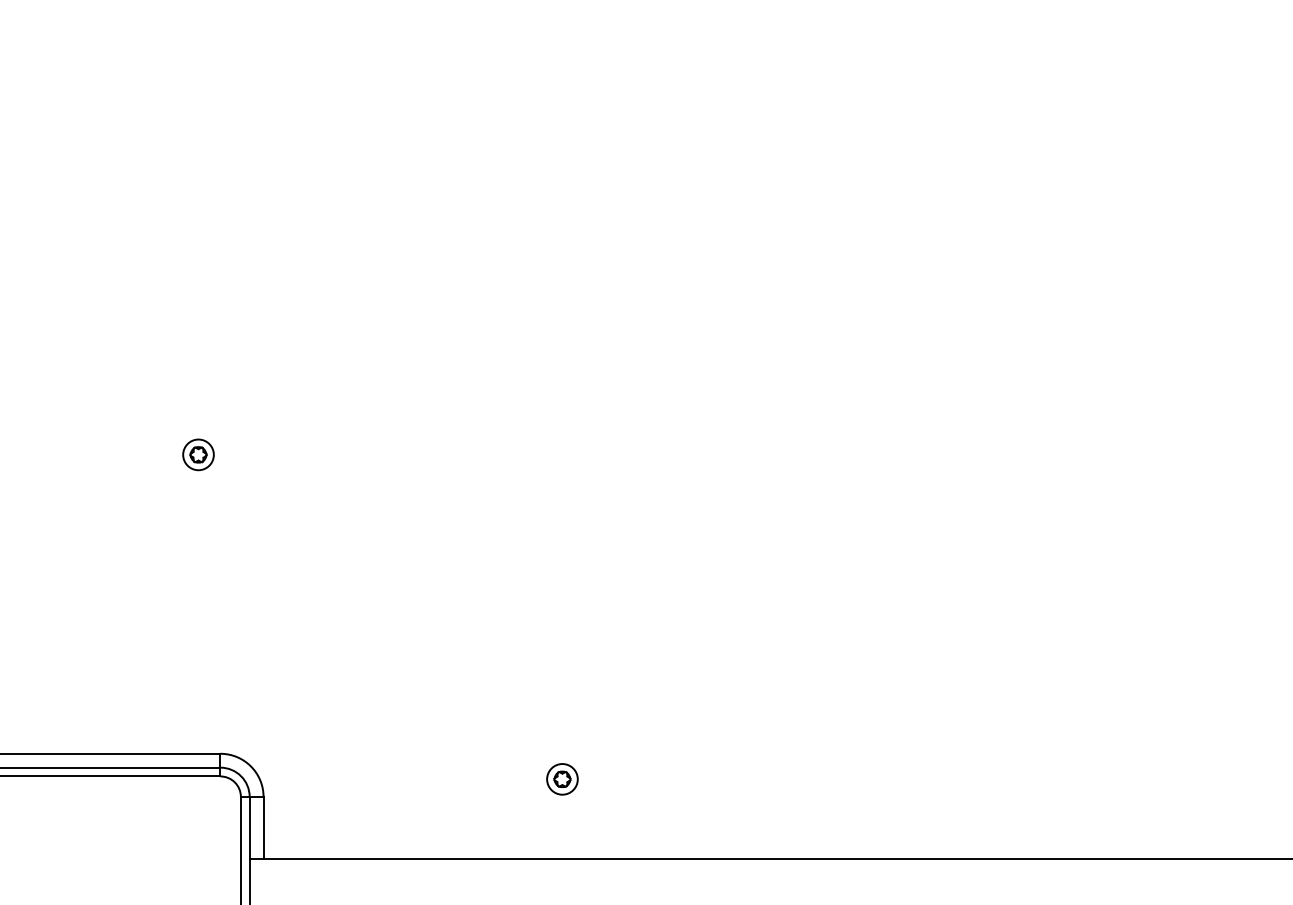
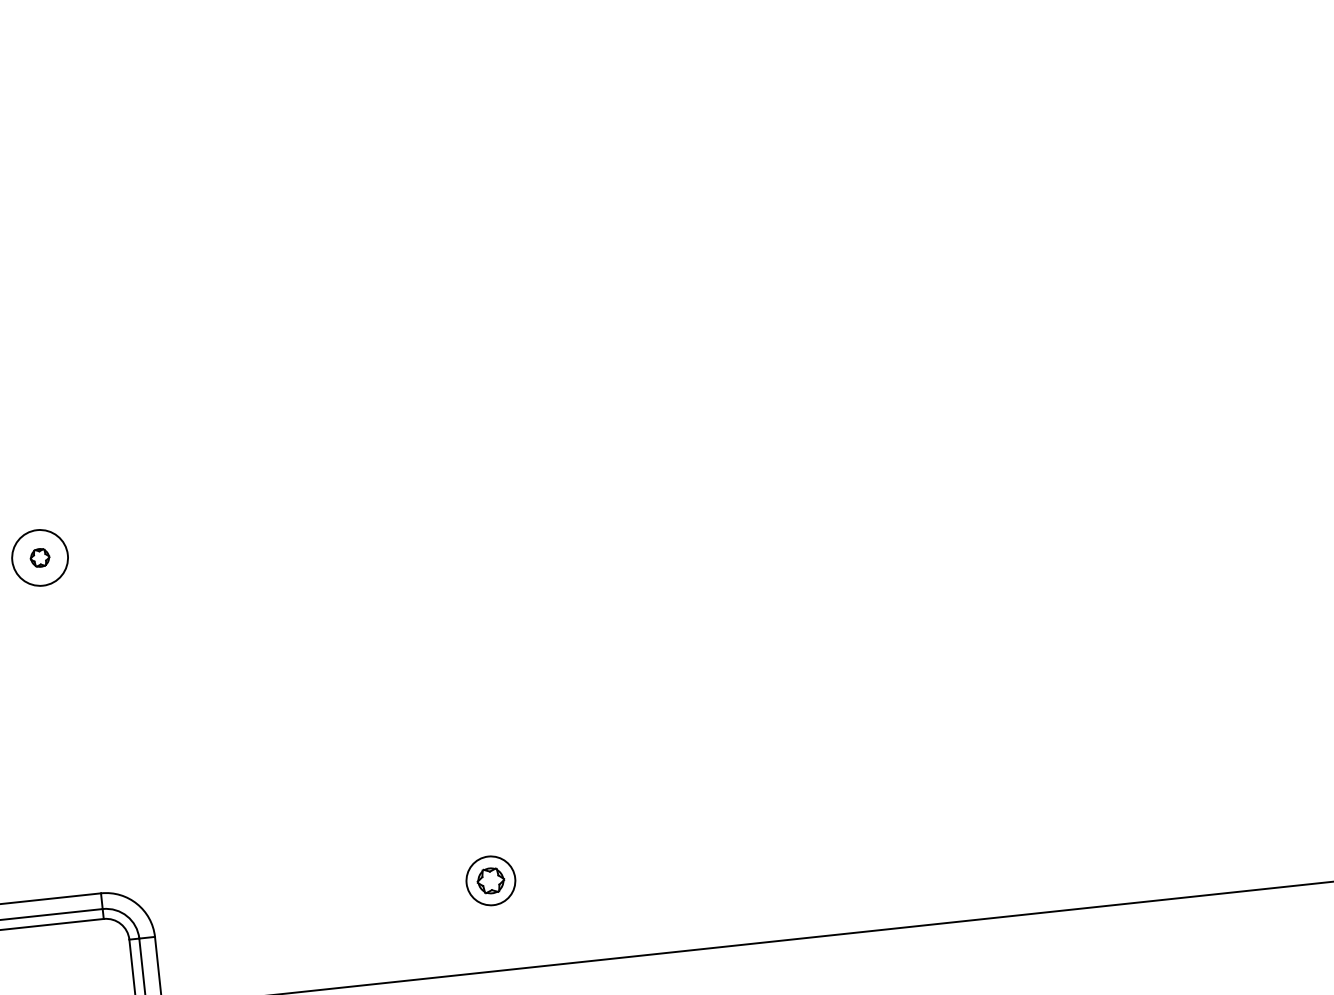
circle: (198, 454) -> (40, 557), size x1.6
part: (562, 779) -> (491, 881), size x1.4

